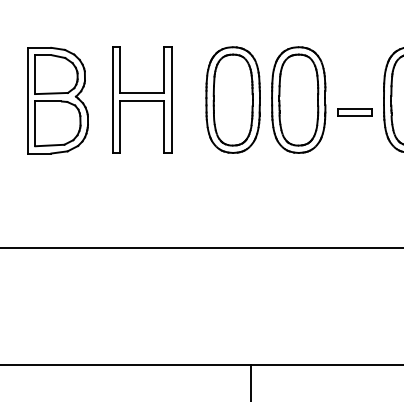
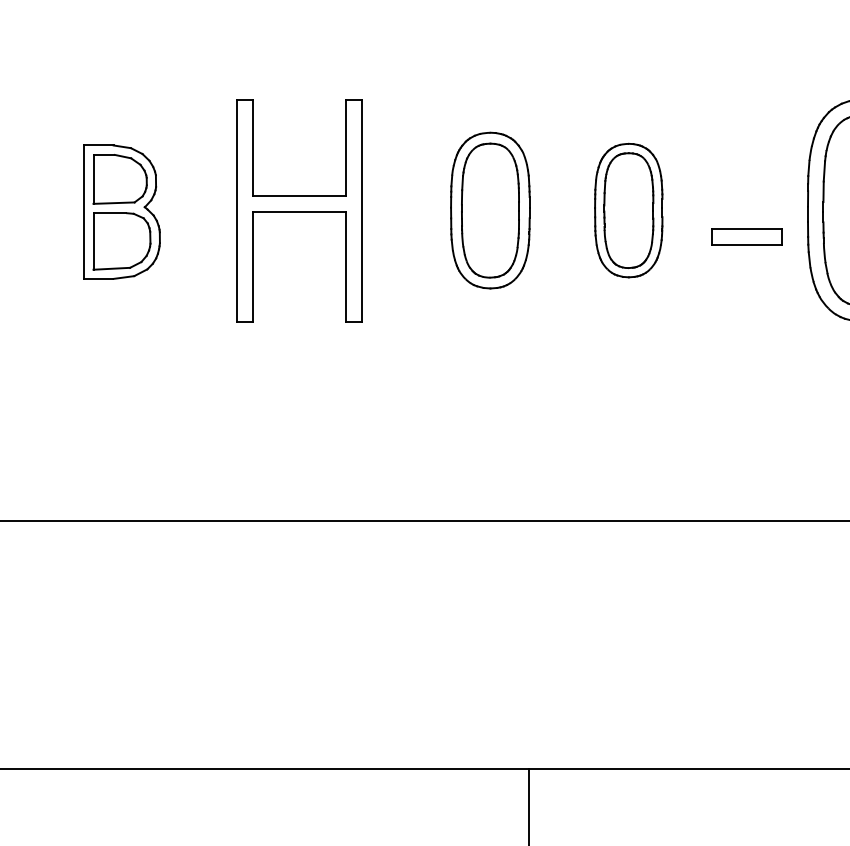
part: (232, 99) -> (489, 209), size x0.7
part: (298, 99) -> (628, 209), size x0.6
part: (57, 100) -> (120, 211), size x0.6

